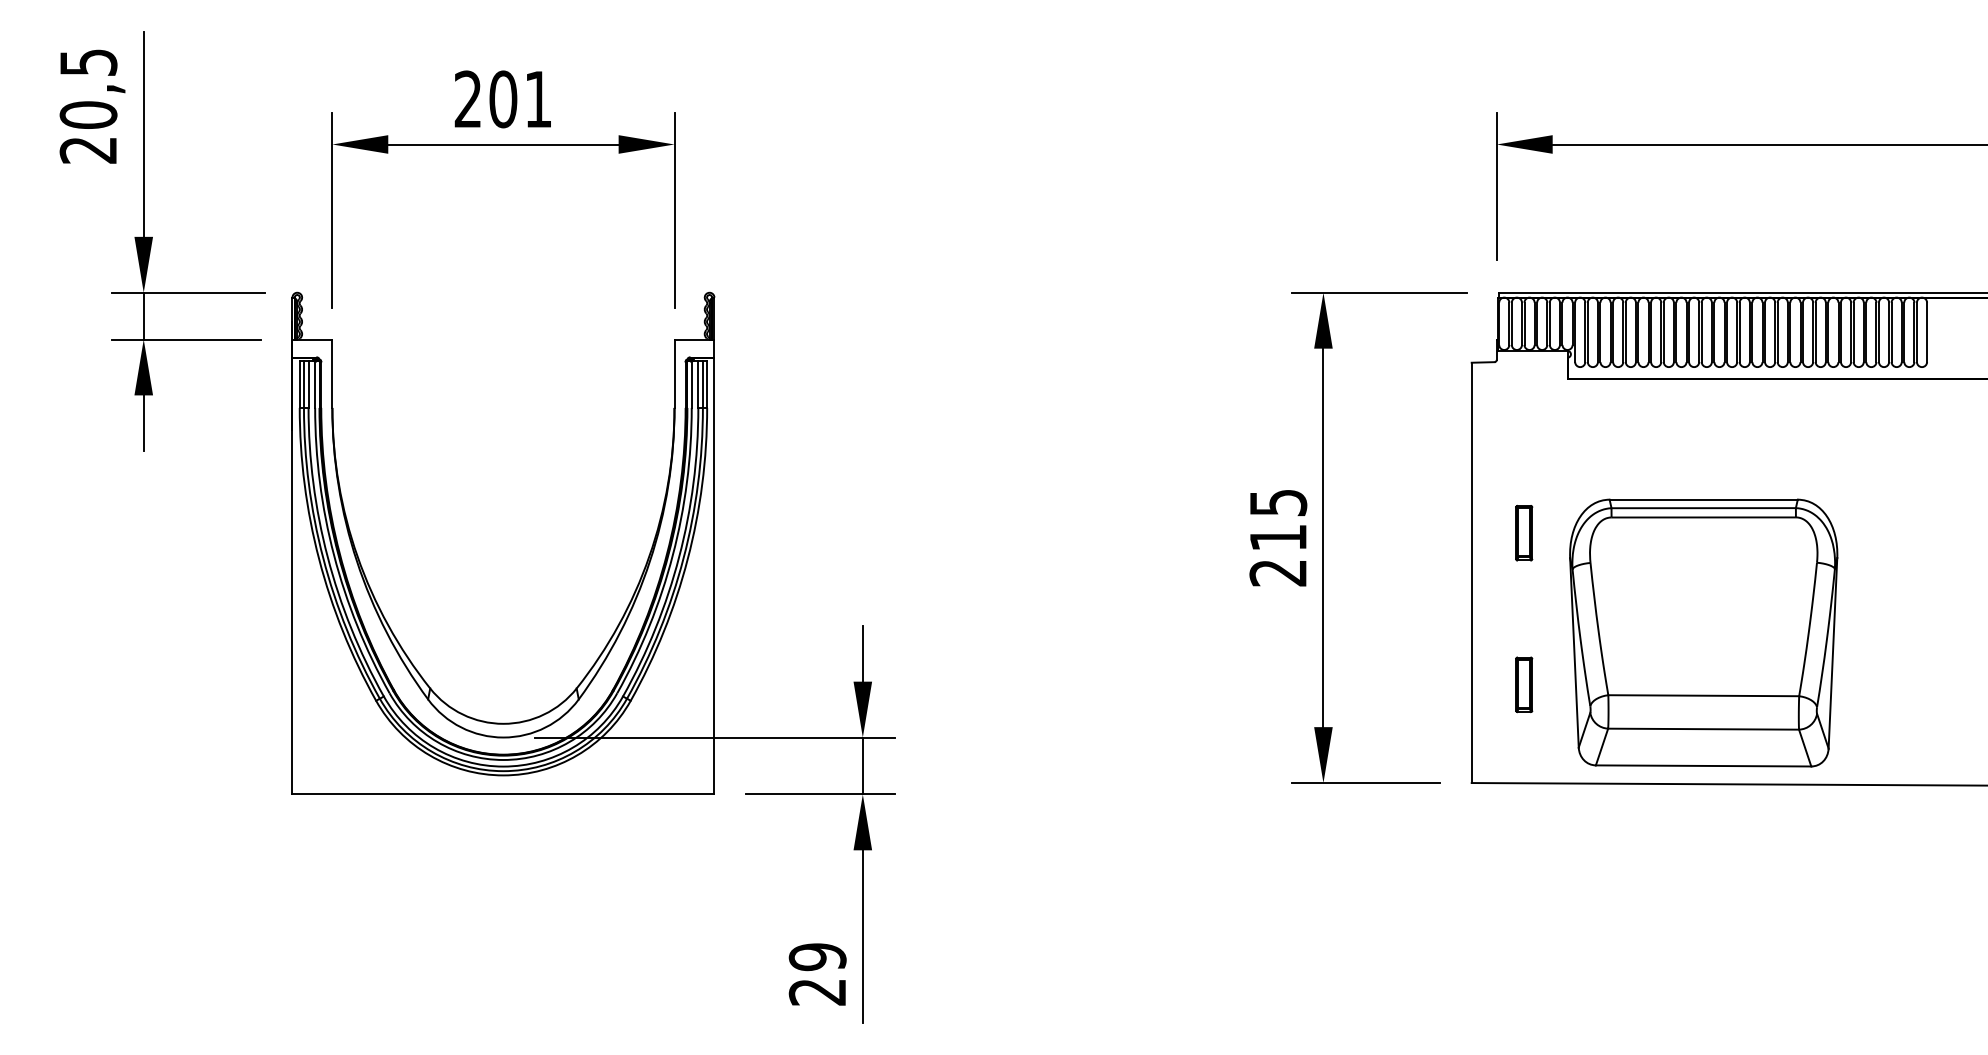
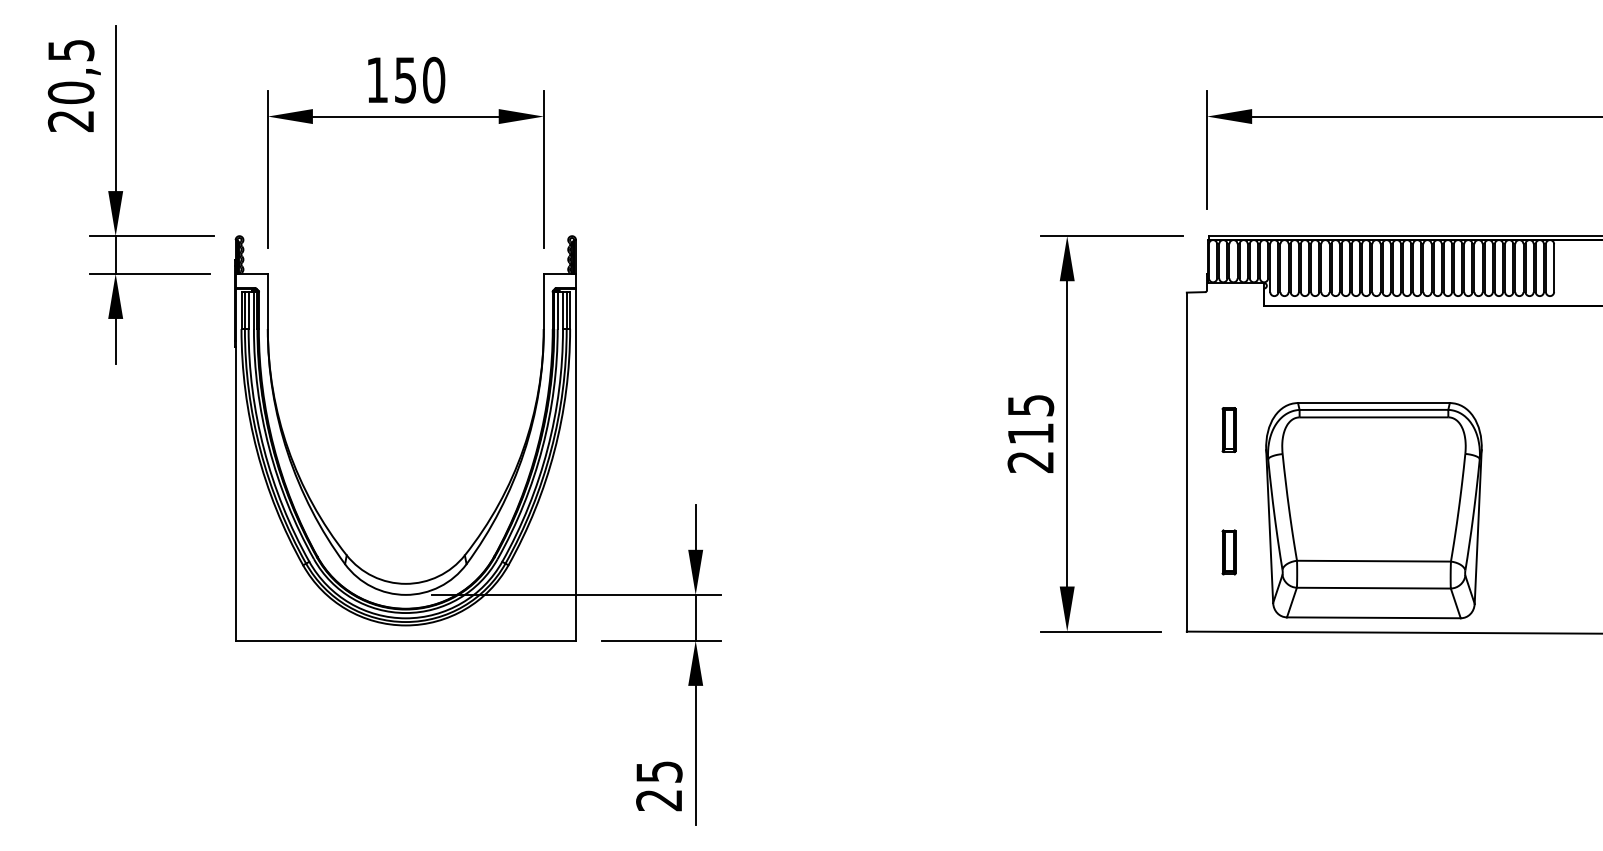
text: (503, 99) -> (405, 80), 201 -> 150
text: (817, 957) -> (659, 772), 29 -> 25

